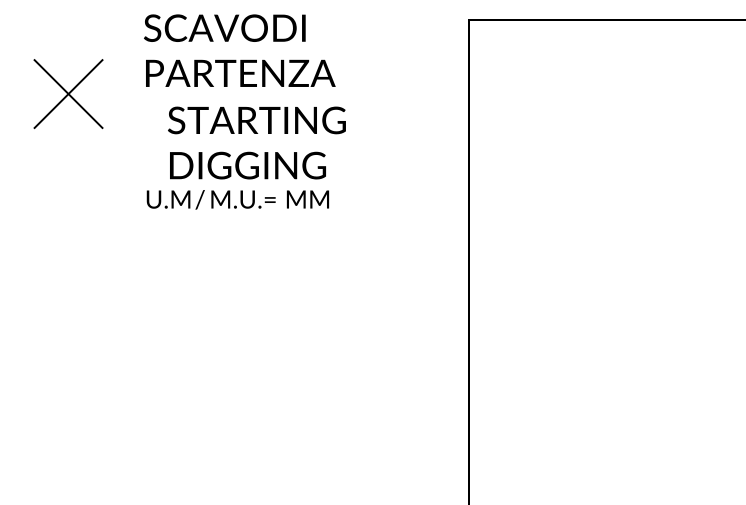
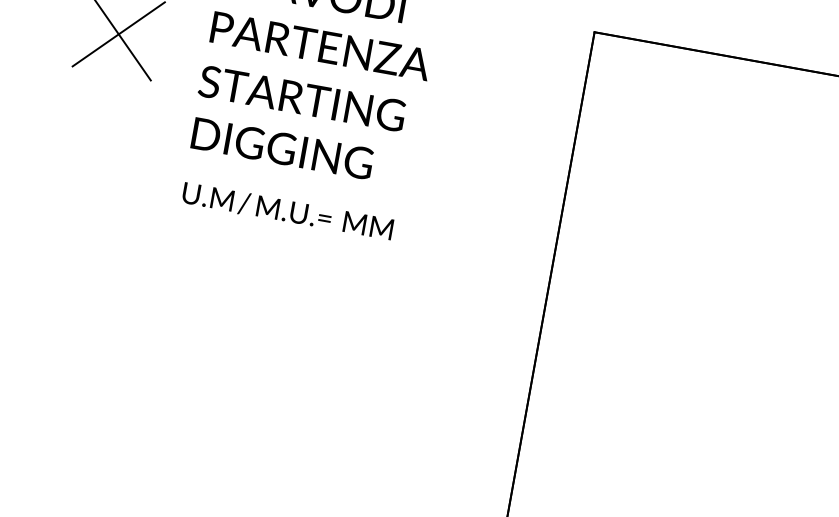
text: (256, 142) -> (297, 123), moved
text: (237, 199) -> (287, 211), moved

